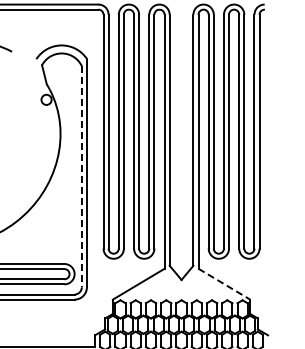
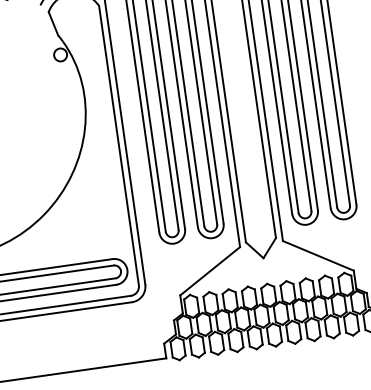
line: (81, 176) -> (118, 145), dashed -> solid
line: (224, 284) -> (318, 256), dashed -> solid

